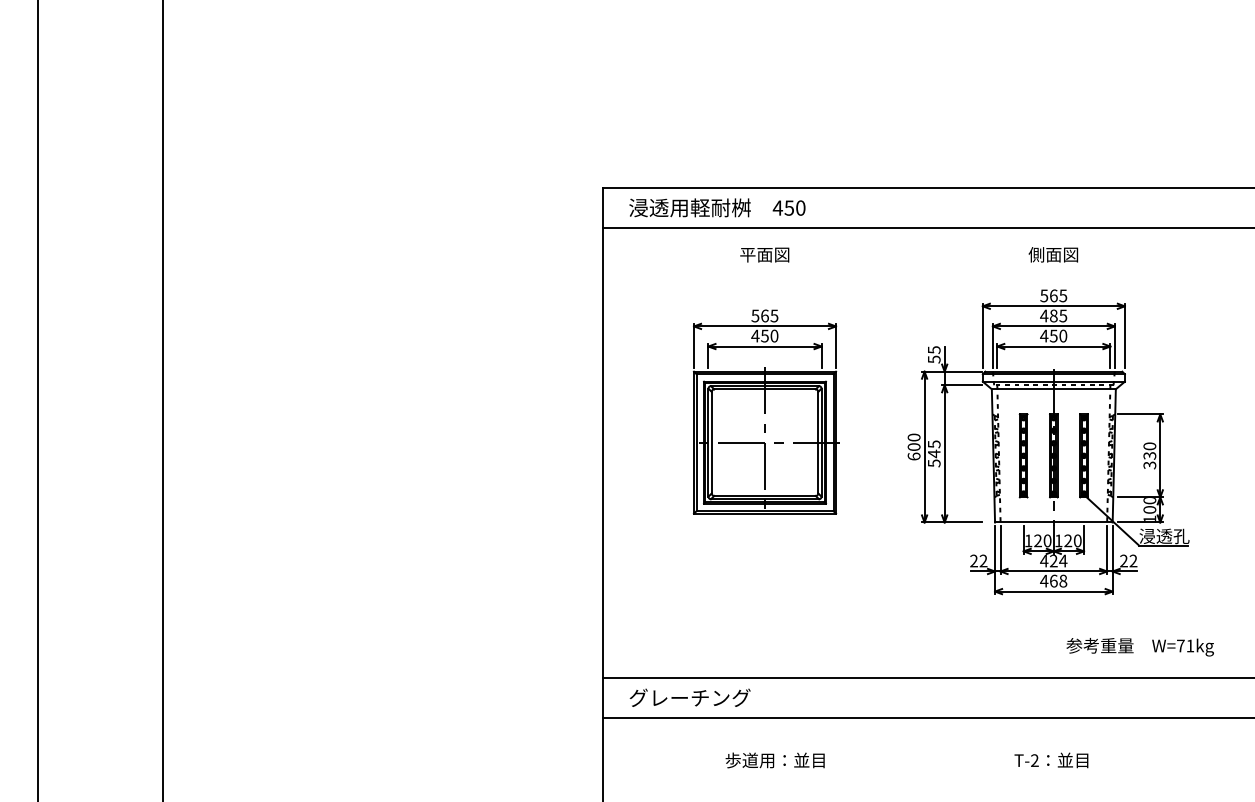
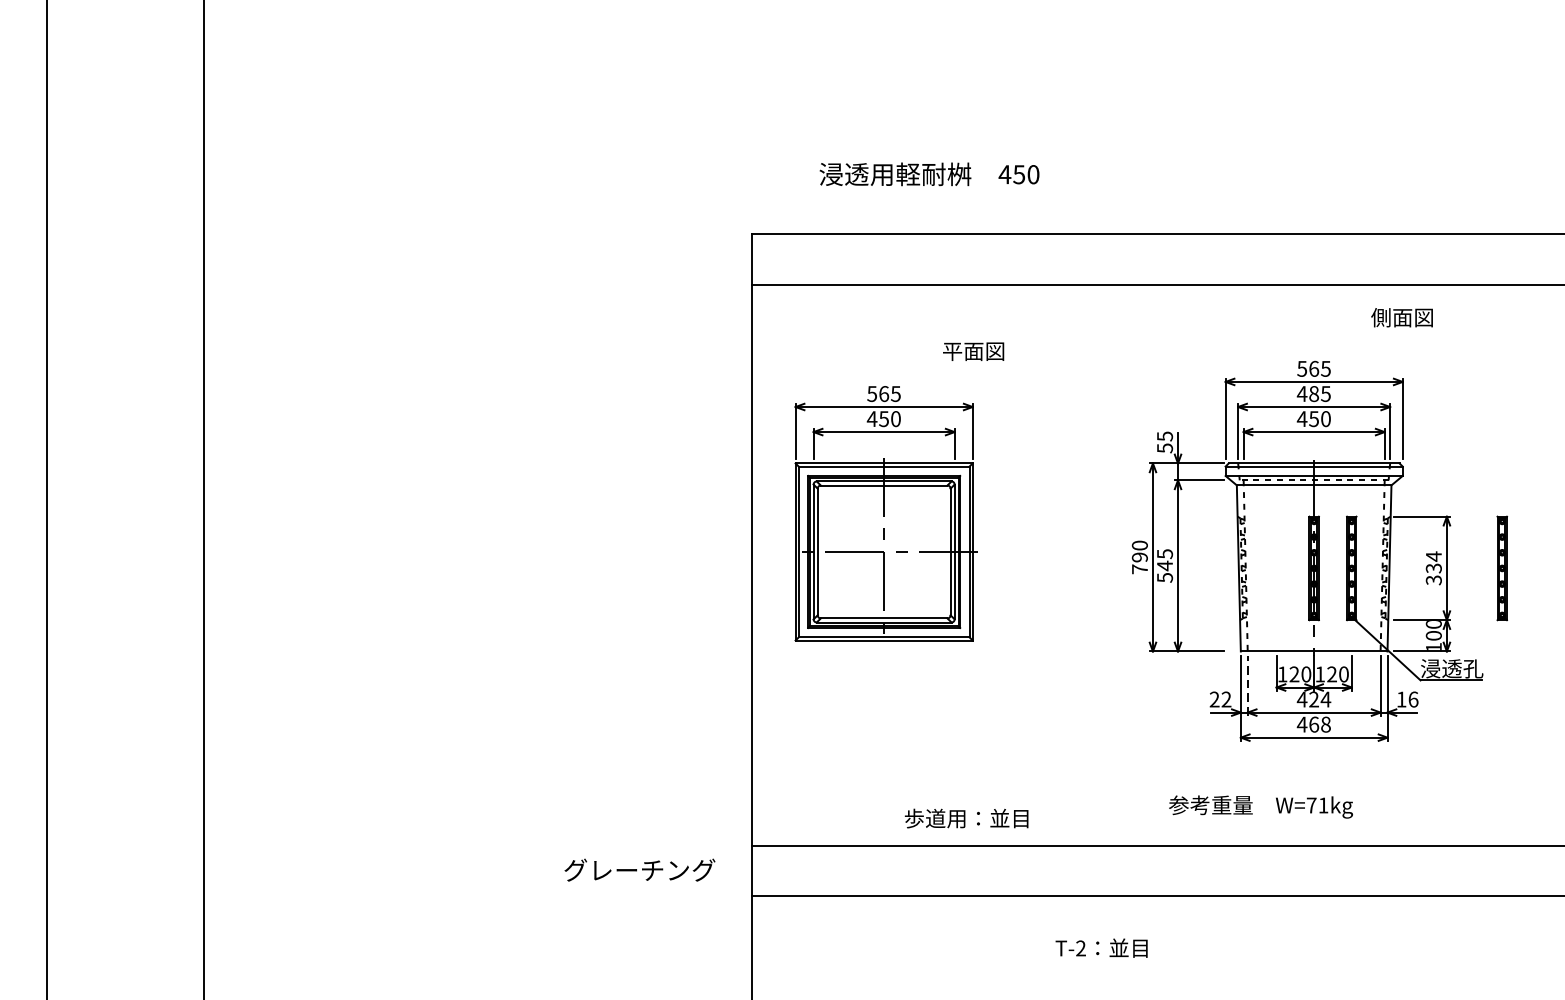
text: (717, 207) -> (929, 173), moved
text: (764, 254) -> (973, 350), moved
text: (1053, 254) -> (1402, 317), moved
part: (766, 411) -> (886, 513), moved
text: (1149, 446) -> (1433, 556), 330 -> 334
text: (913, 451) -> (1139, 562), 600 -> 790
part: (1023, 455) -> (1502, 567), moved
line: (1000, 549) -> (1247, 685), solid -> dashed
text: (1128, 560) -> (1407, 698), 22 -> 16
text: (1139, 647) -> (1260, 807), moved
text: (689, 697) -> (639, 869), moved
text: (774, 760) -> (965, 818), moved
text: (1051, 760) -> (1101, 948), moved

